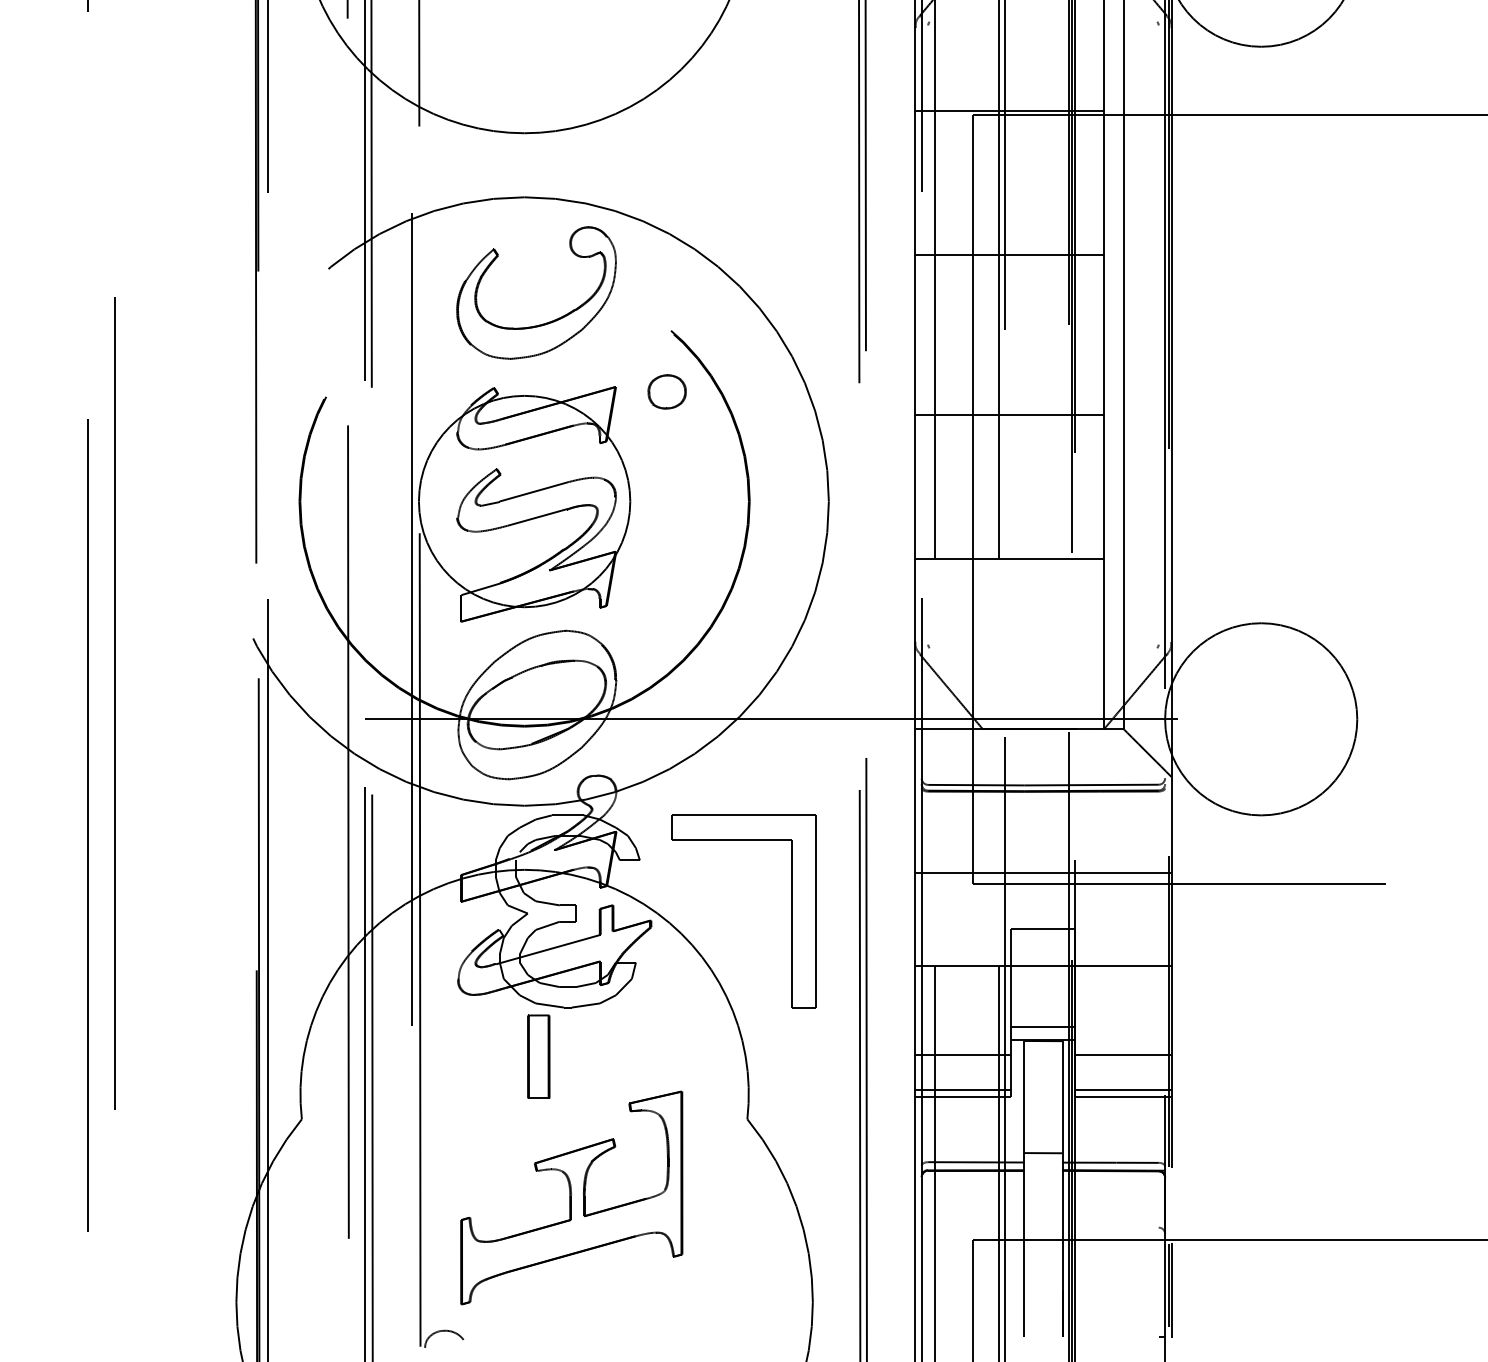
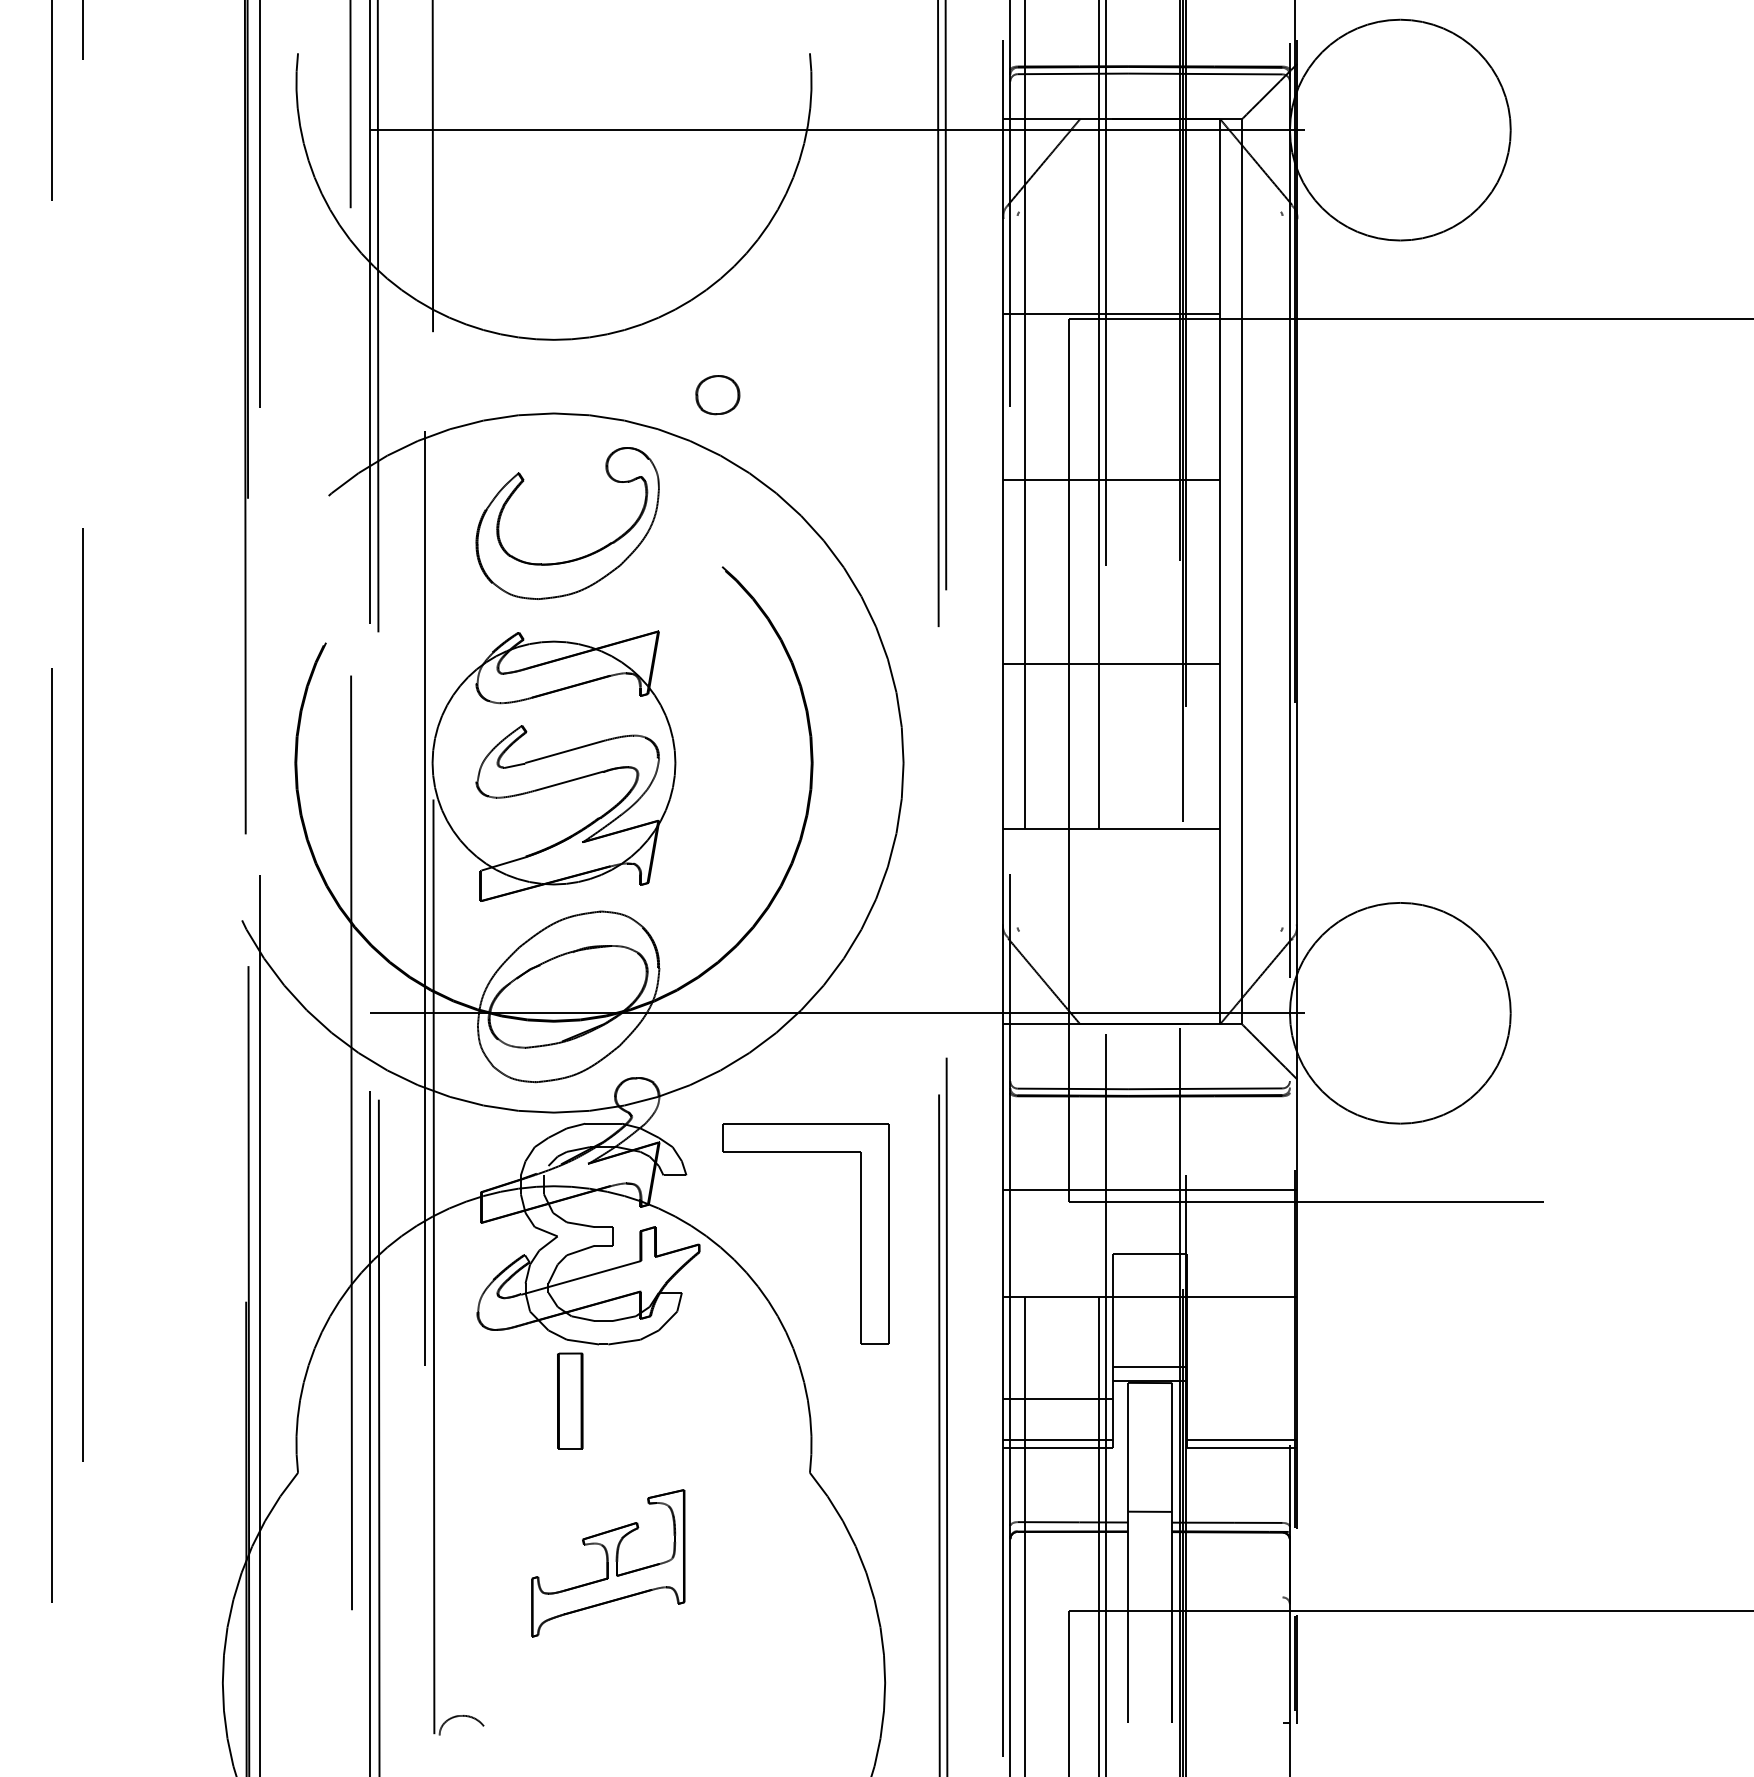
part: (666, 392) -> (717, 395), moved
line: (1122, 1054) -> (1241, 1398), removed
part: (572, 1198) -> (608, 1563), size x0.6

